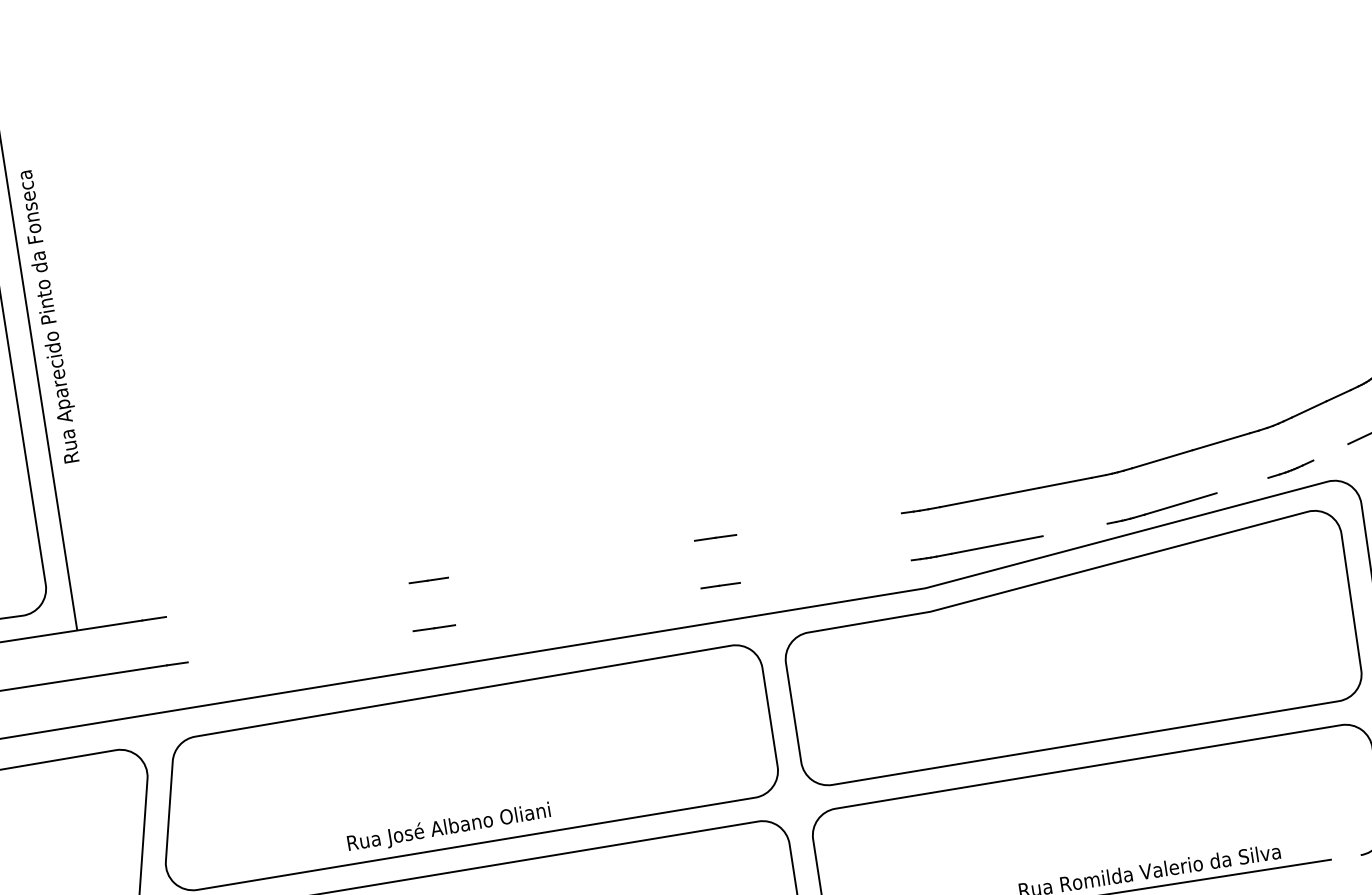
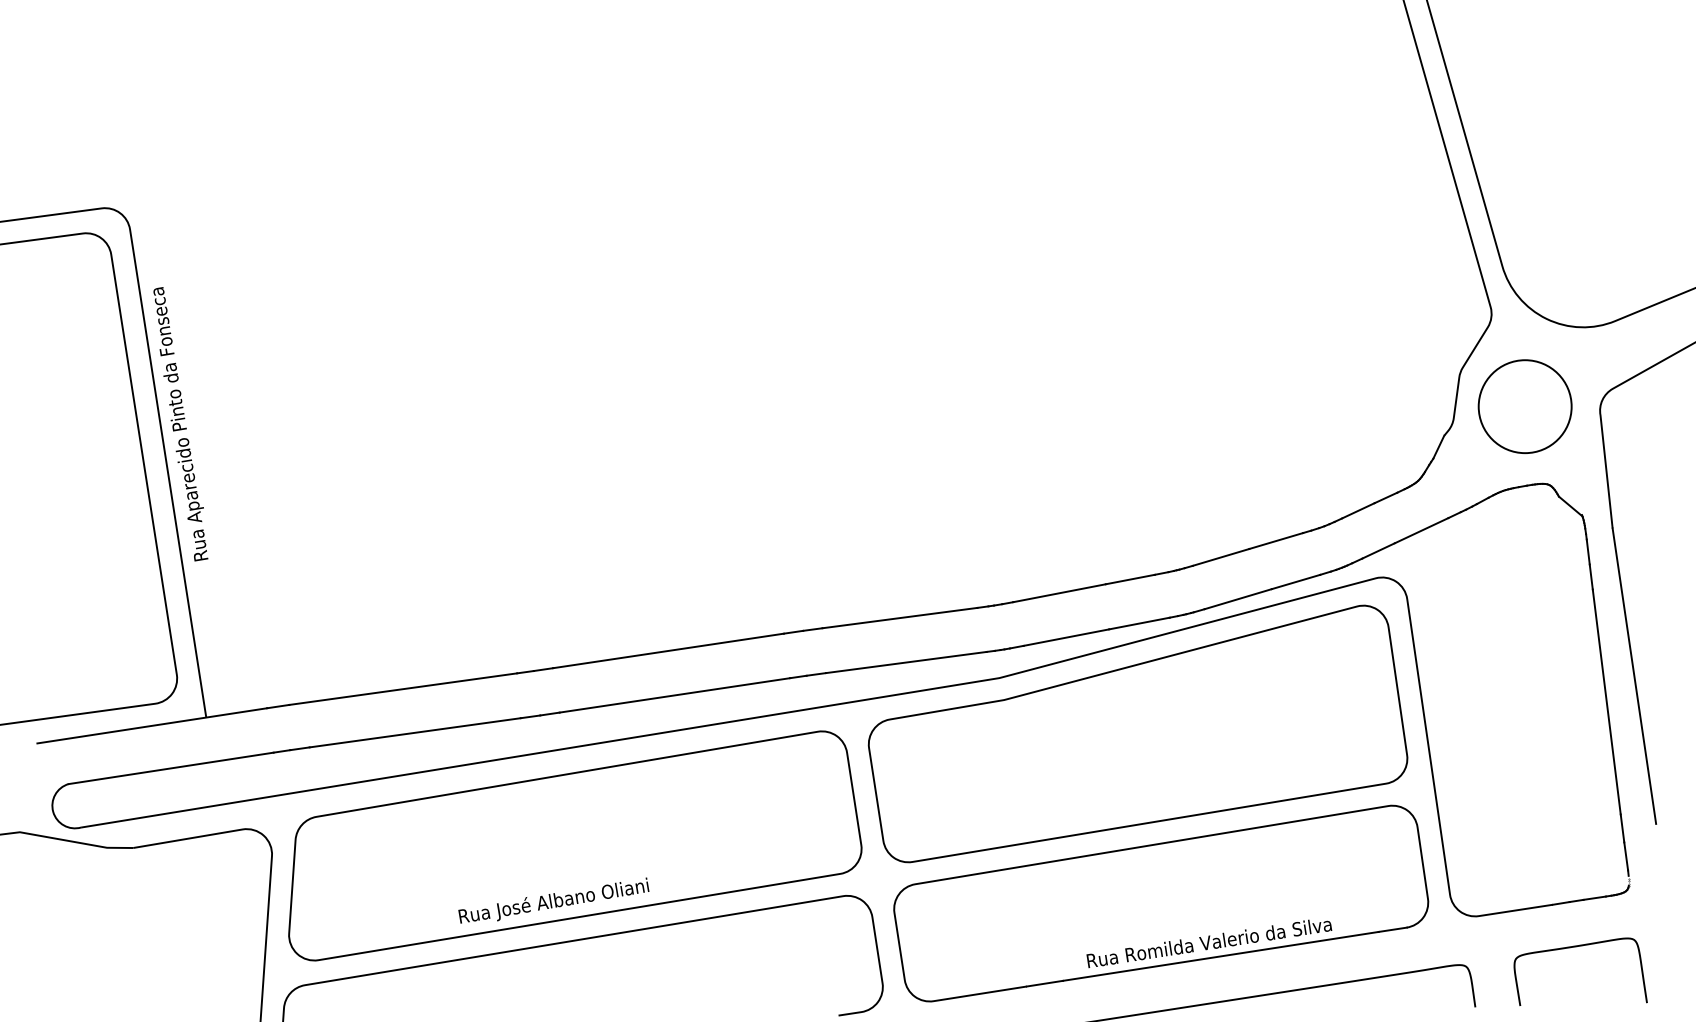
line: (1330, 451) -> (1378, 550), added
line: (1241, 485) -> (1295, 581), added
line: (818, 523) -> (899, 617), added
line: (1075, 529) -> (1139, 623), added
line: (571, 558) -> (668, 650), added
line: (826, 571) -> (906, 662), added
line: (288, 599) -> (403, 688), added
line: (577, 606) -> (674, 695), added
line: (299, 646) -> (414, 732), added
line: (1345, 857) -> (1392, 929), added

